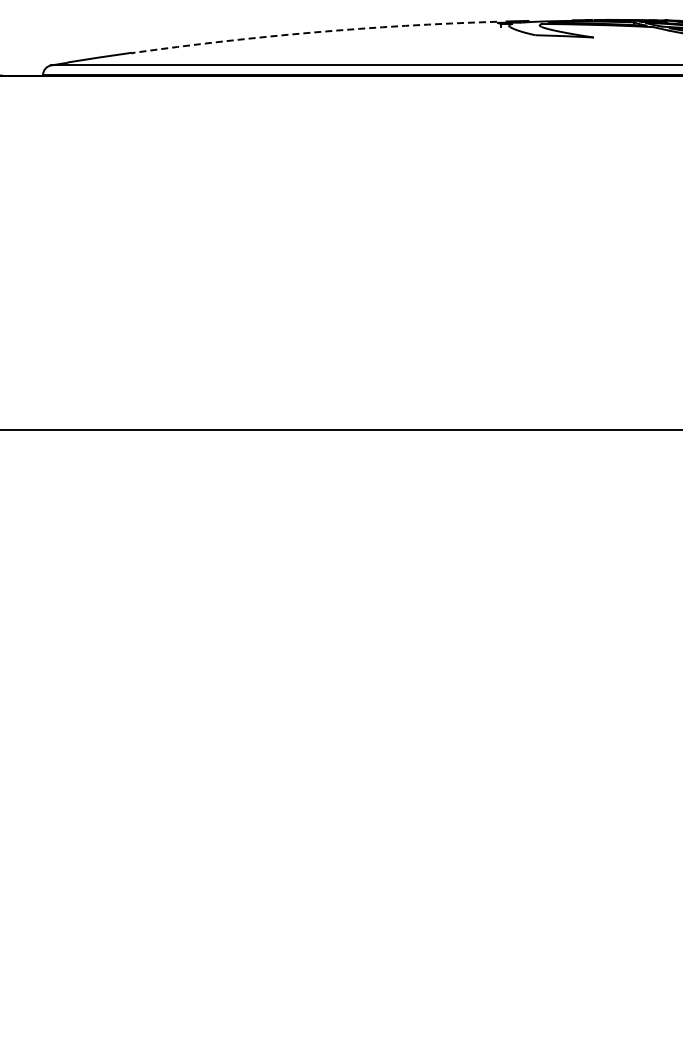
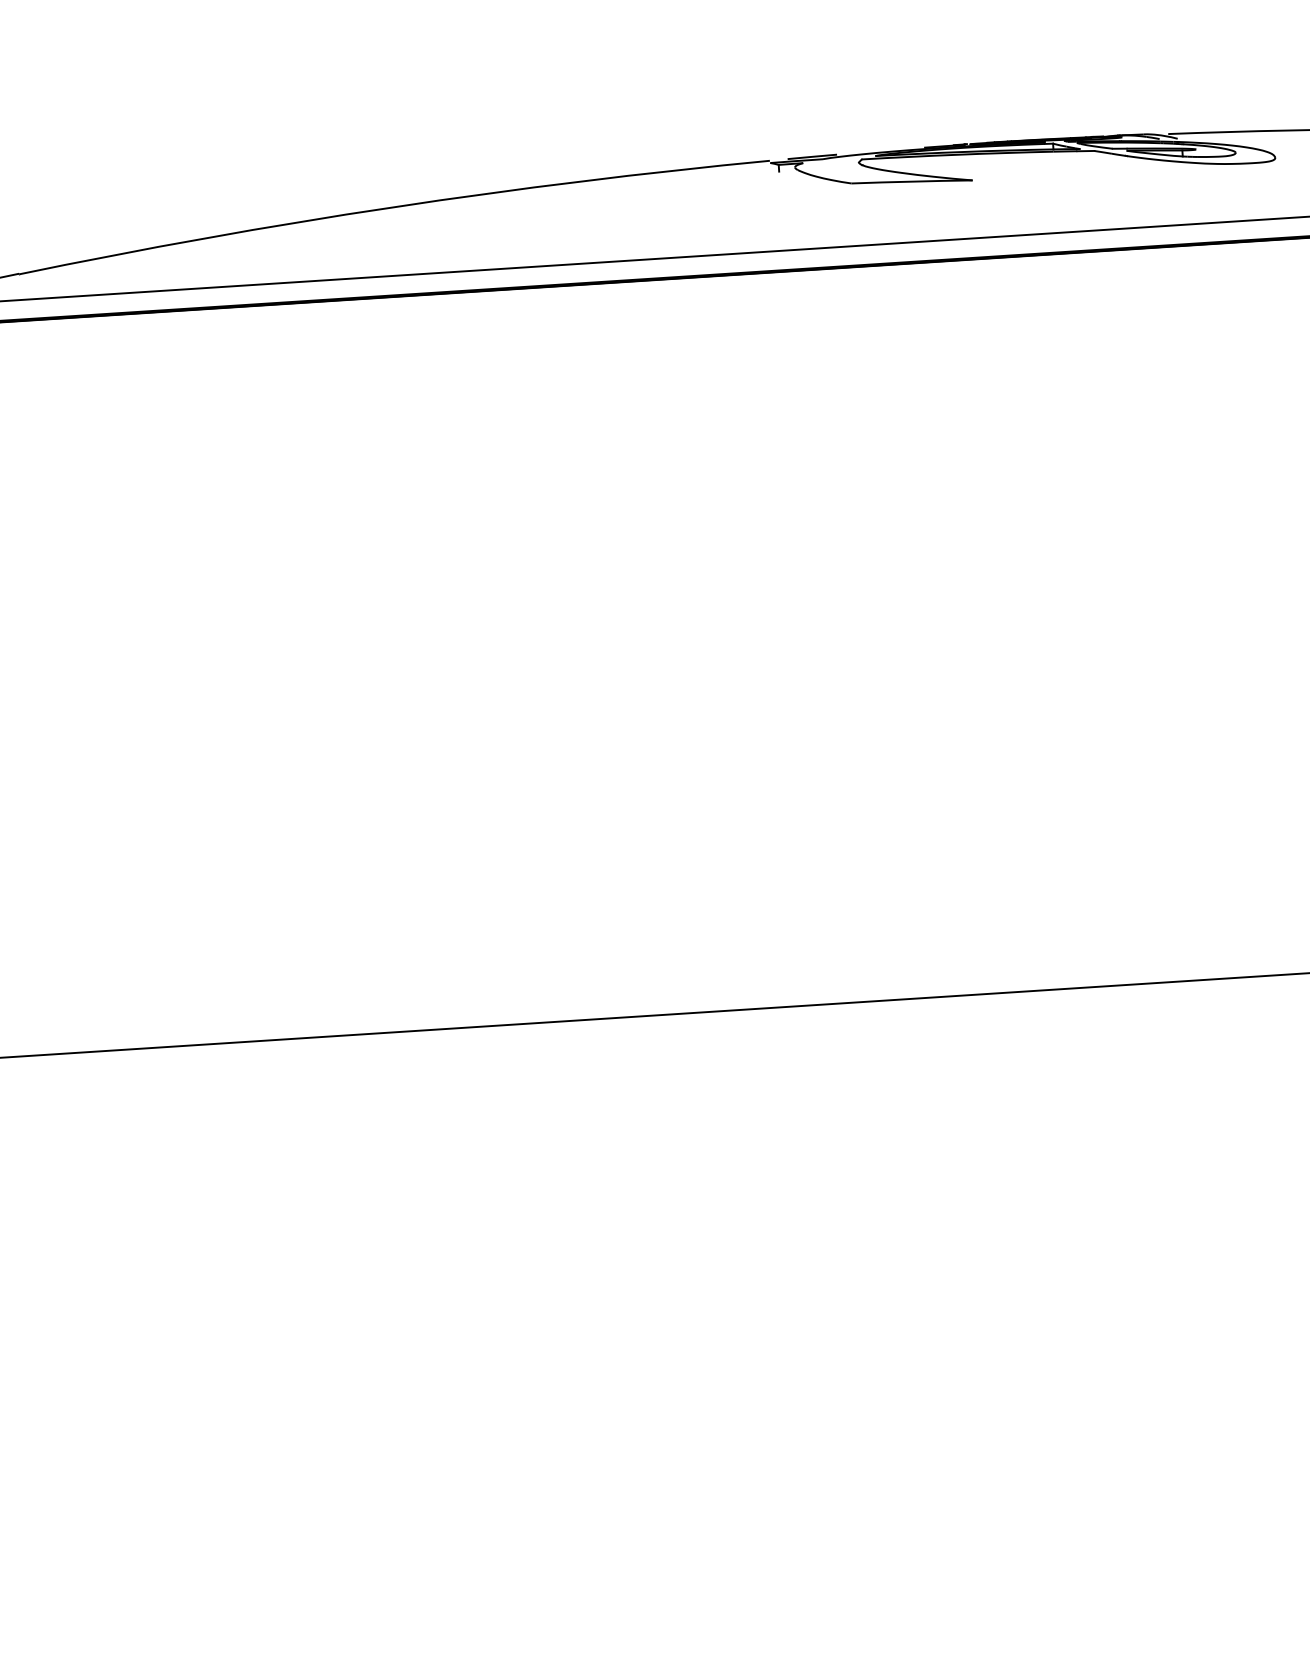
arc: (314, 32) -> (393, 207), dashed -> solid

